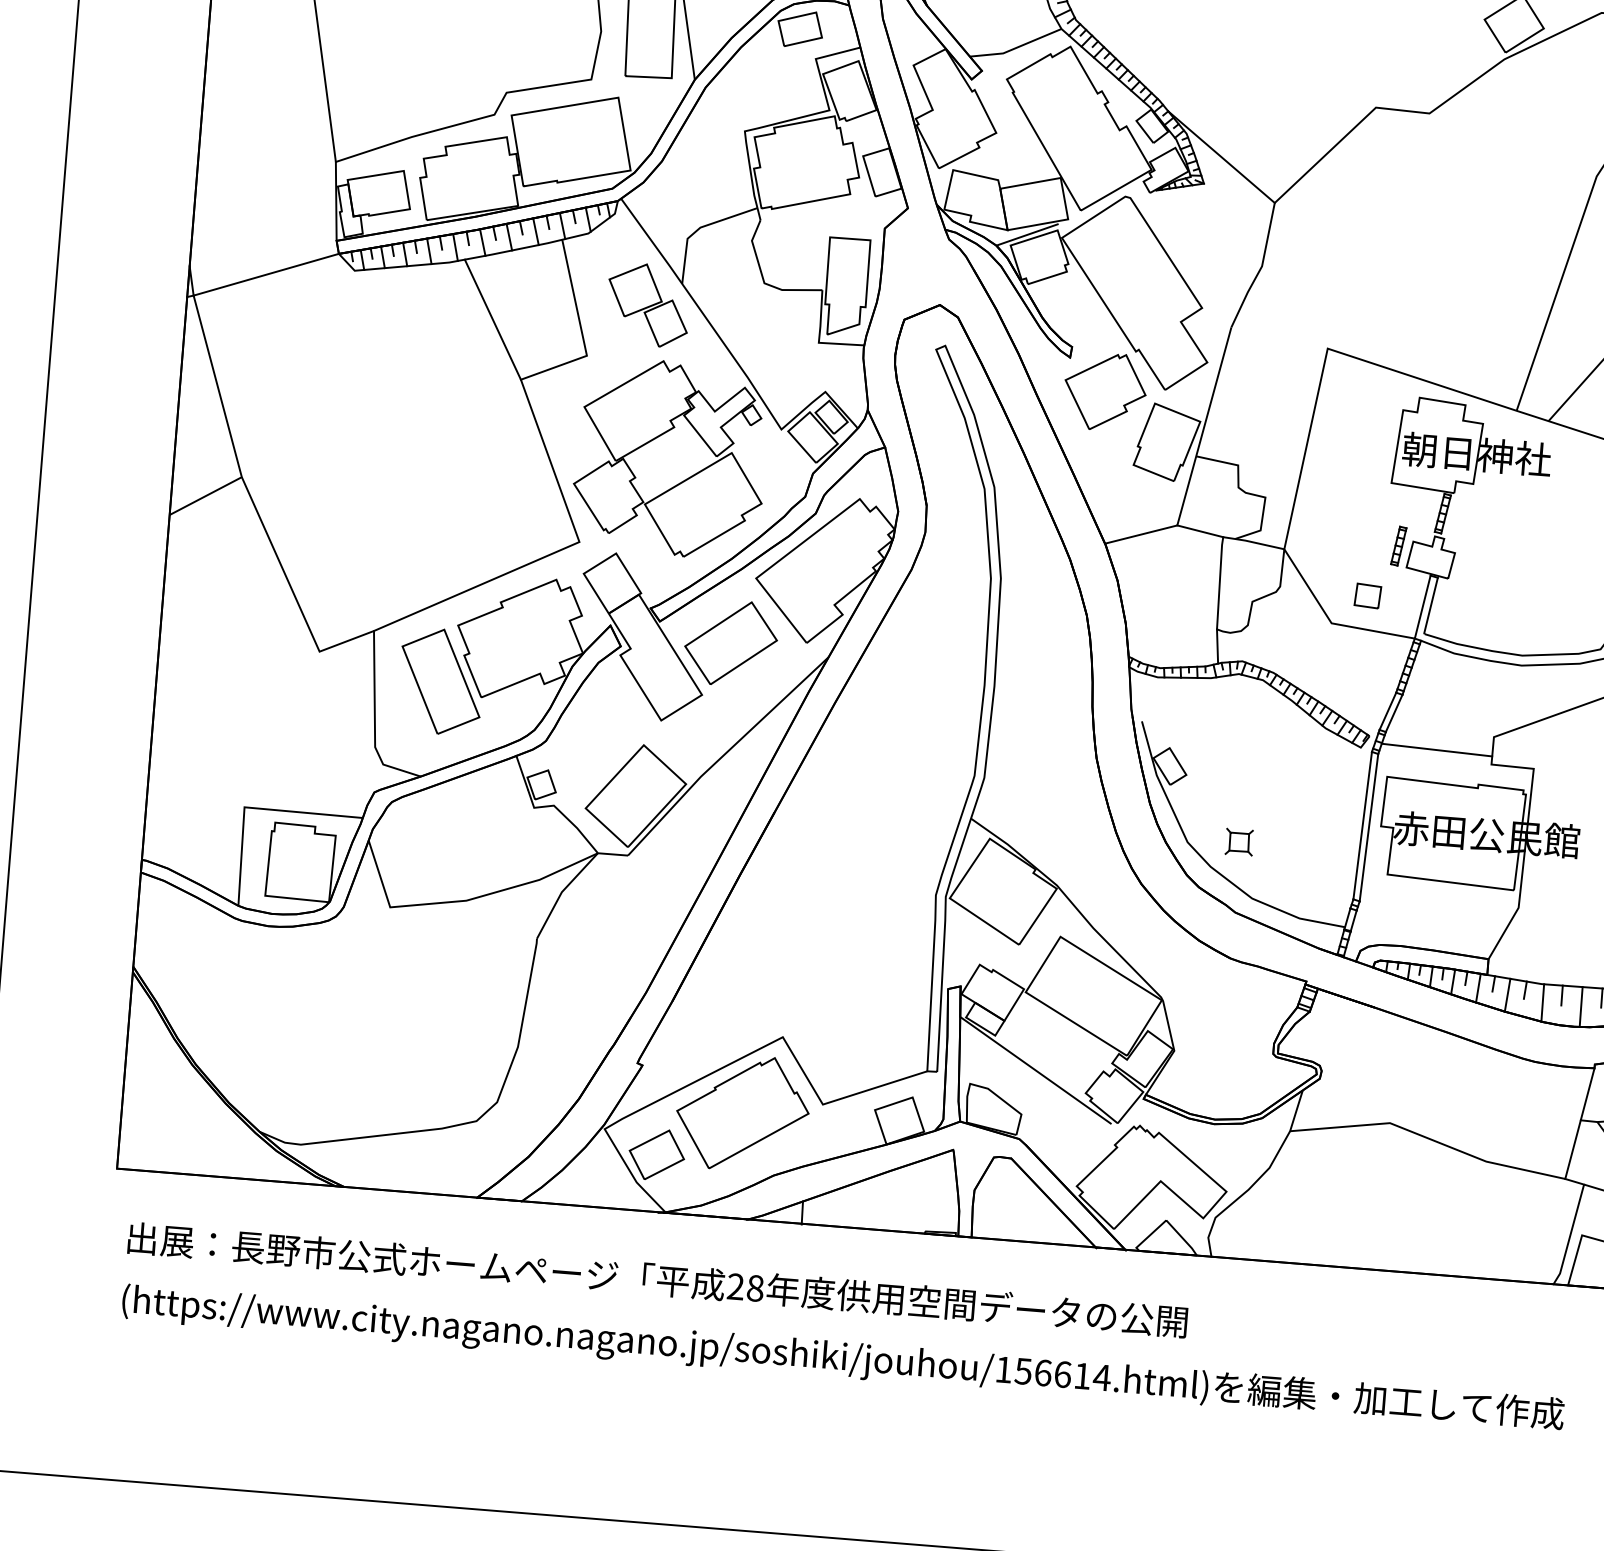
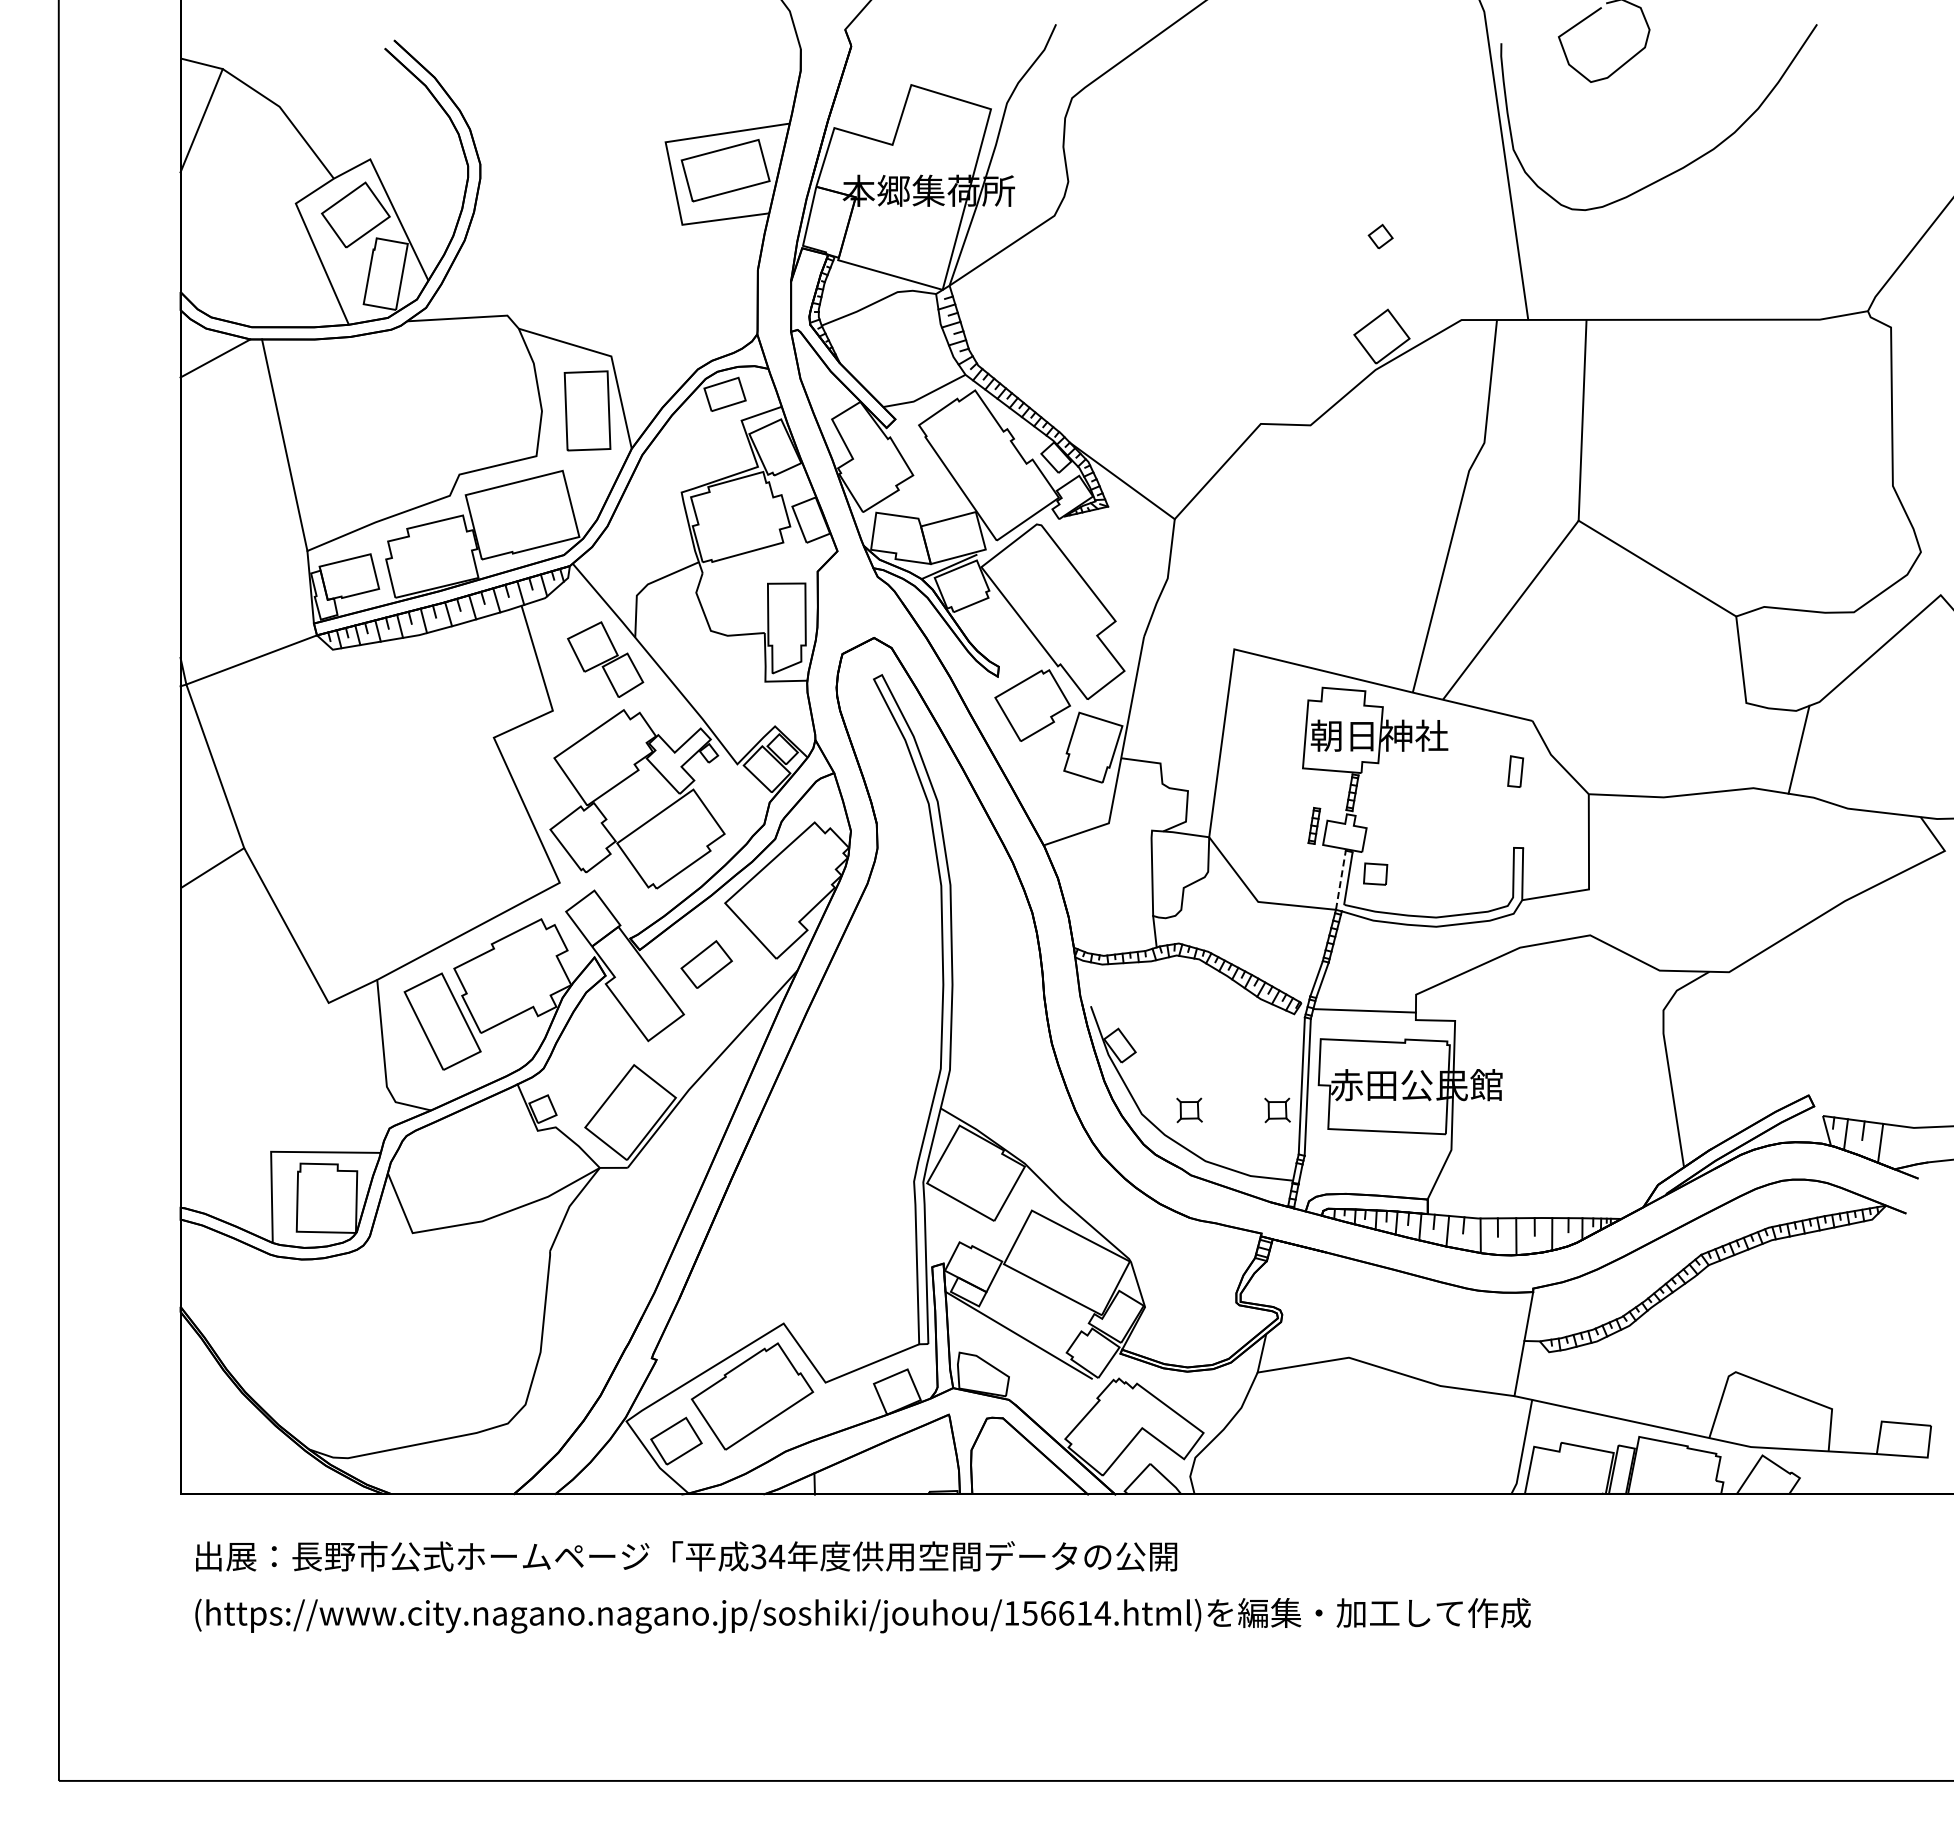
line: (492, 319) -> (463, 684), removed
line: (1200, 530) -> (1130, 826), removed
part: (1367, 595) -> (1375, 873), moved
line: (1422, 607) -> (1340, 880), solid -> dashed
part: (730, 642) -> (706, 964), size x0.6
part: (1334, 850) -> (1277, 1110), added
text: (746, 1287) -> (768, 1556), 28 -> 34

